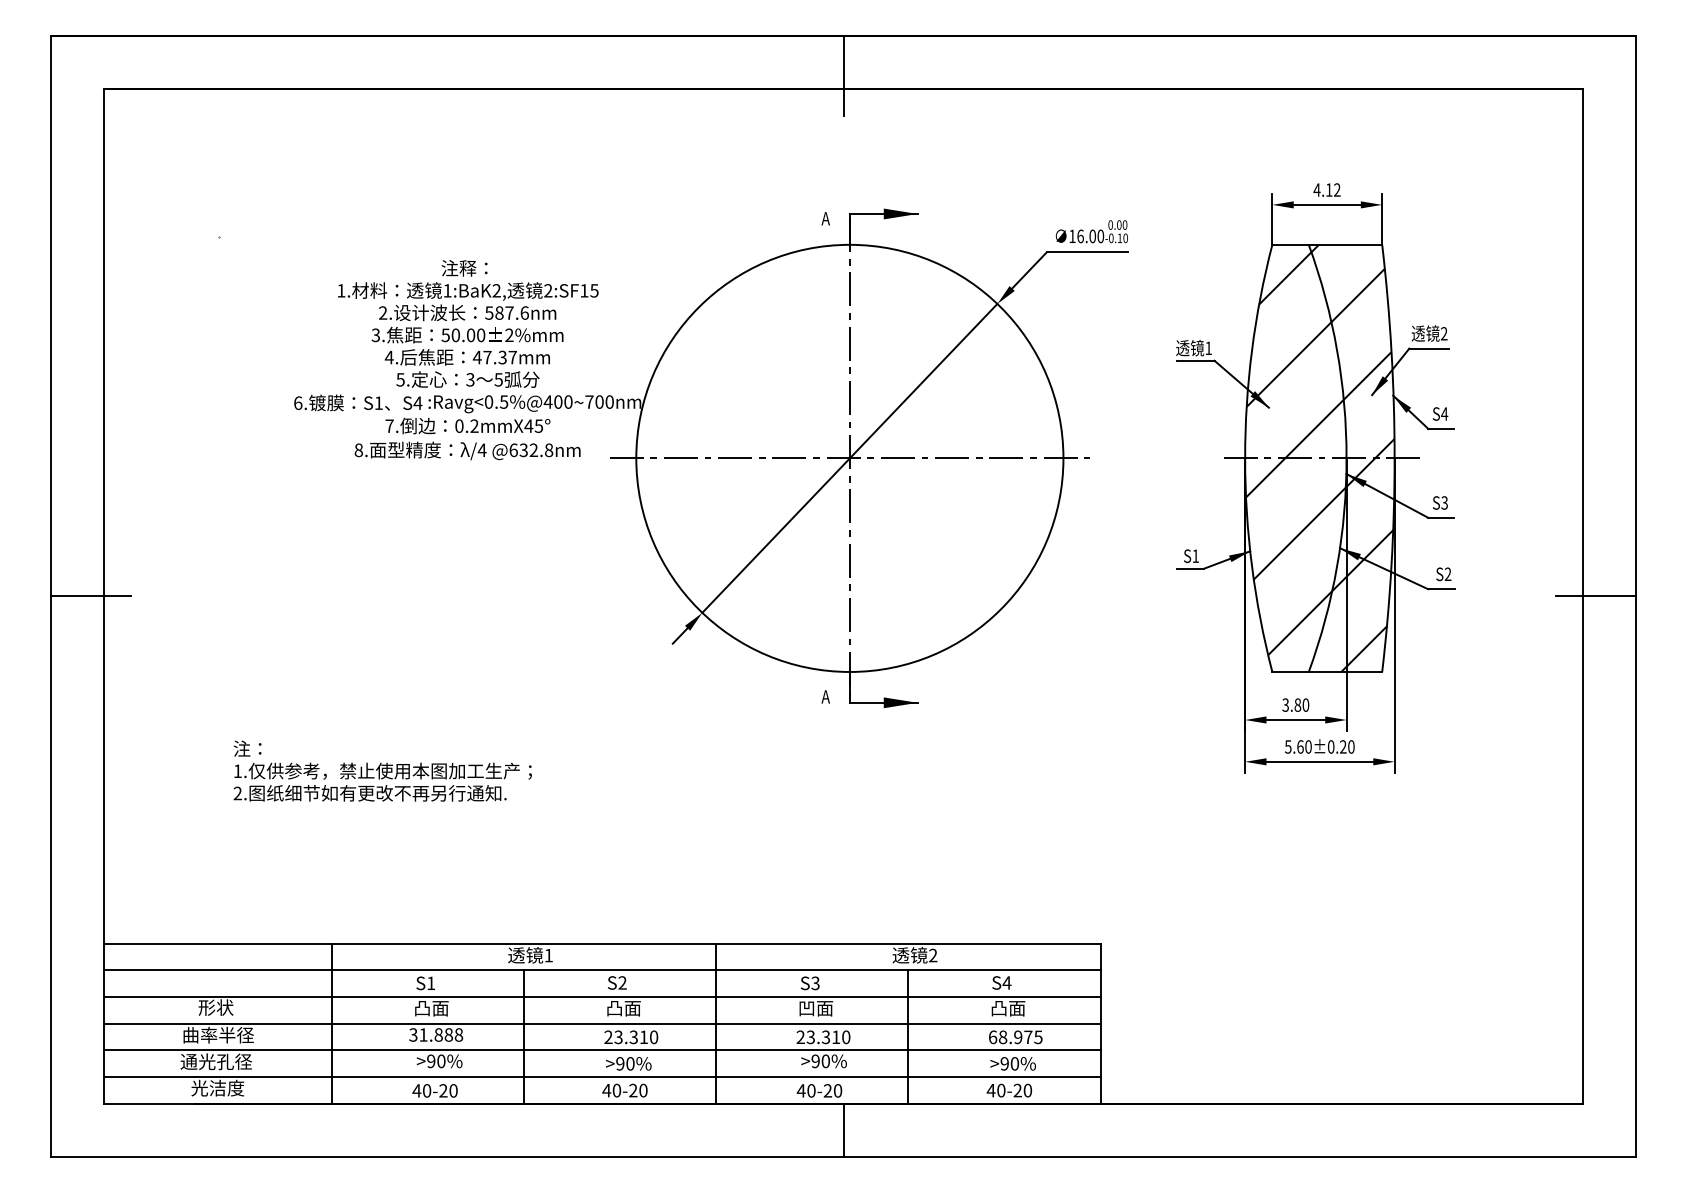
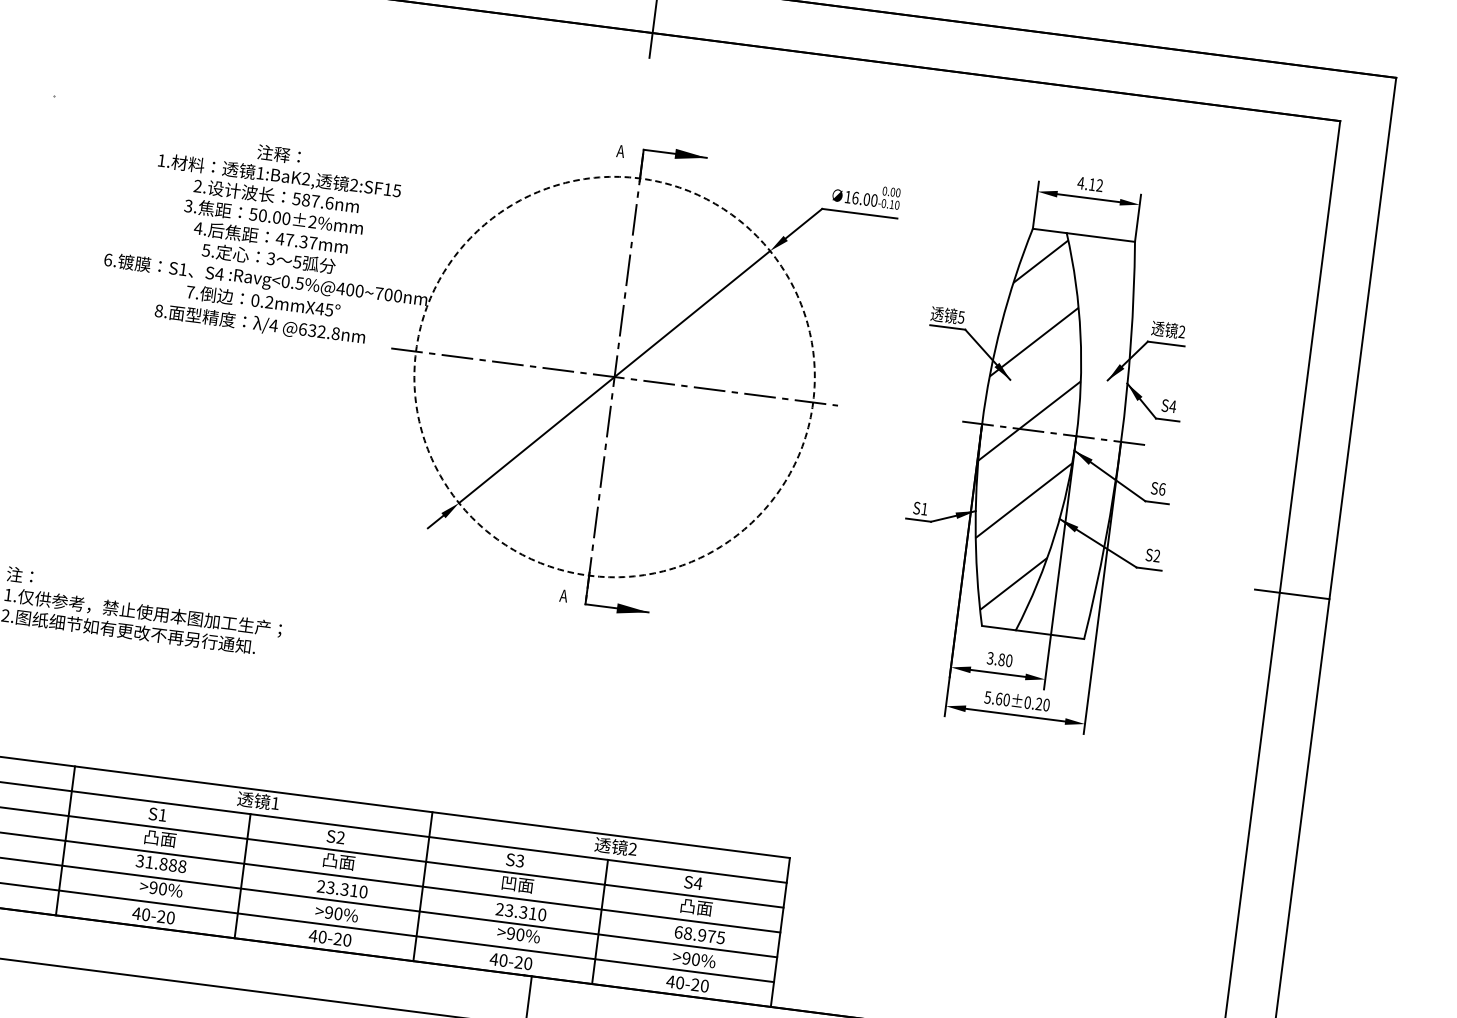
text: (1208, 348) -> (961, 317), 1 -> 5
circle: (849, 457) -> (614, 376), solid -> dashed
hatch: (1351, 457) -> (1081, 435), removed
text: (1444, 502) -> (1162, 488), S3 -> S6

